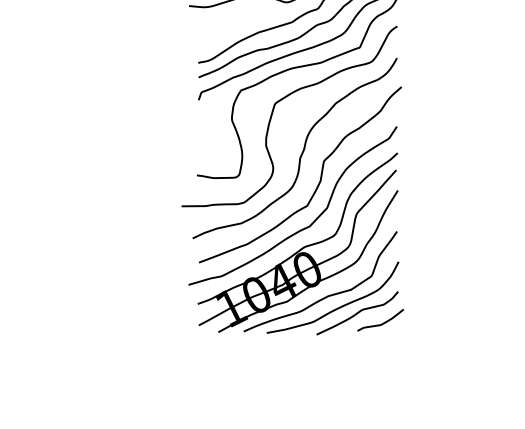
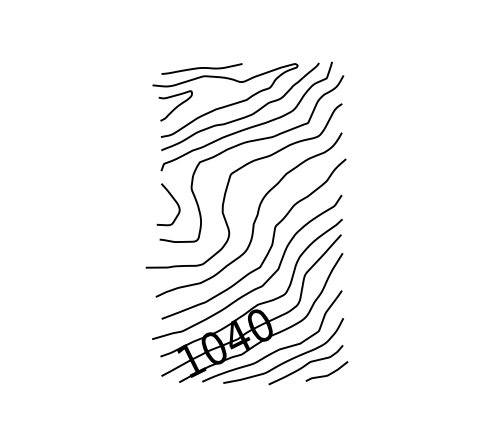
curve: (215, 29) -> (176, 106), added
curve: (213, 133) -> (174, 201), added

